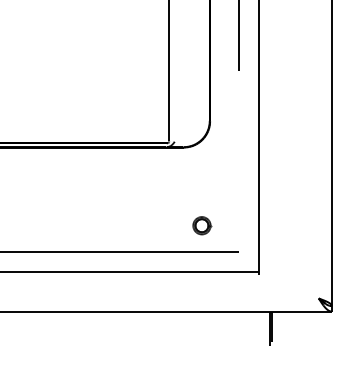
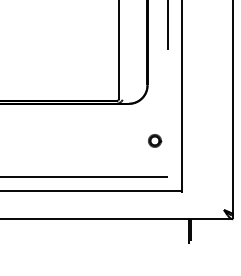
part: (202, 225) -> (155, 140), moved

